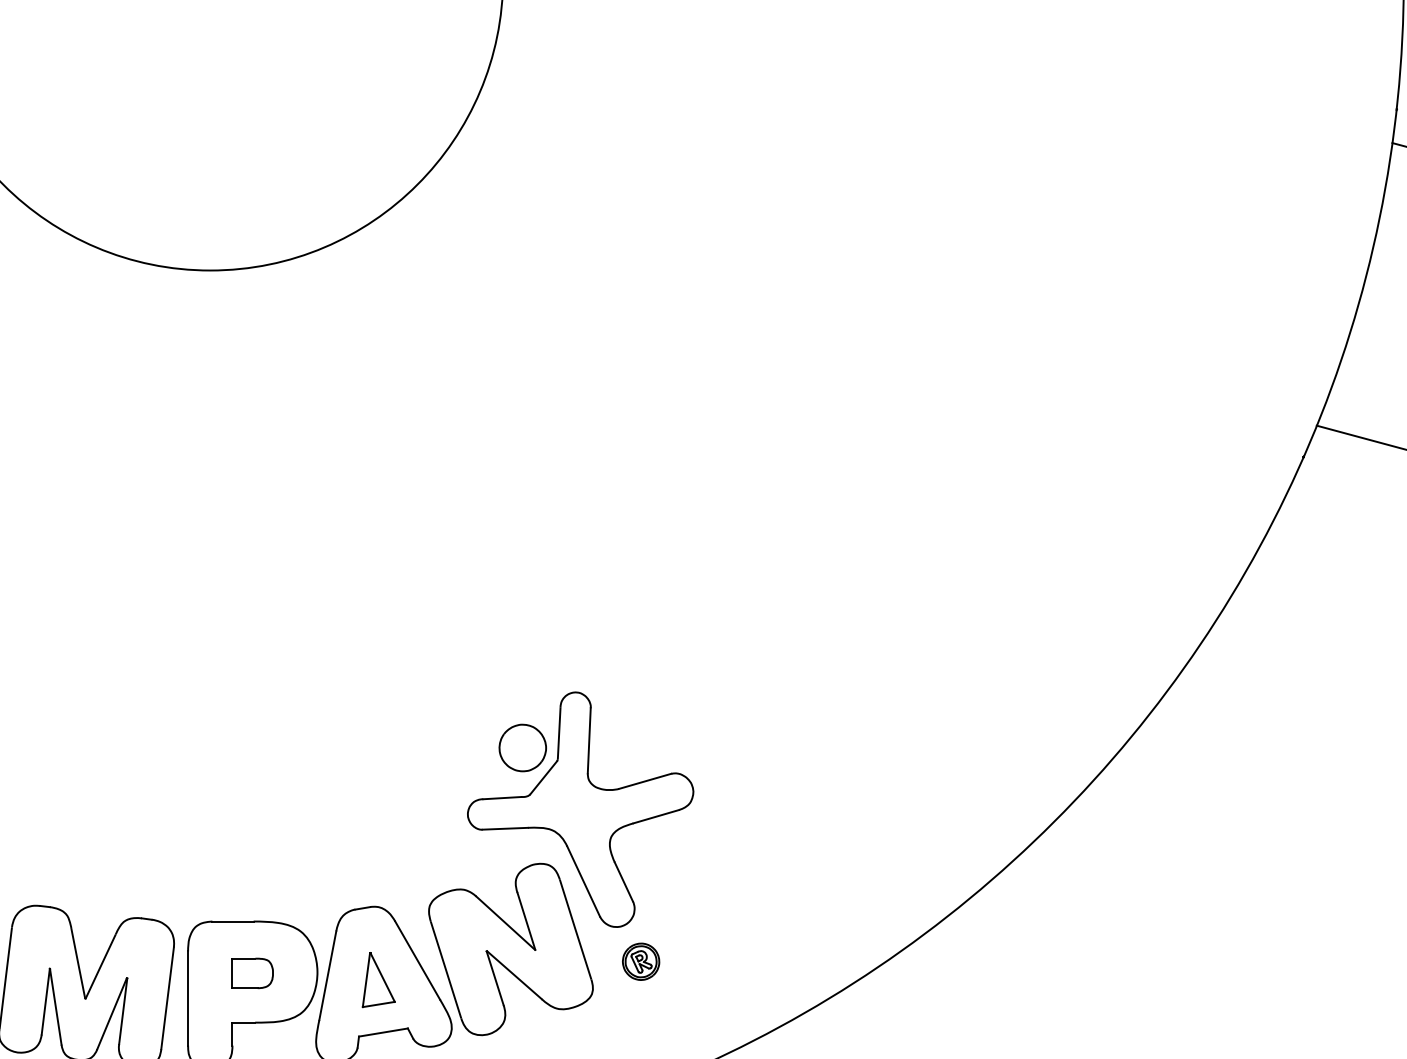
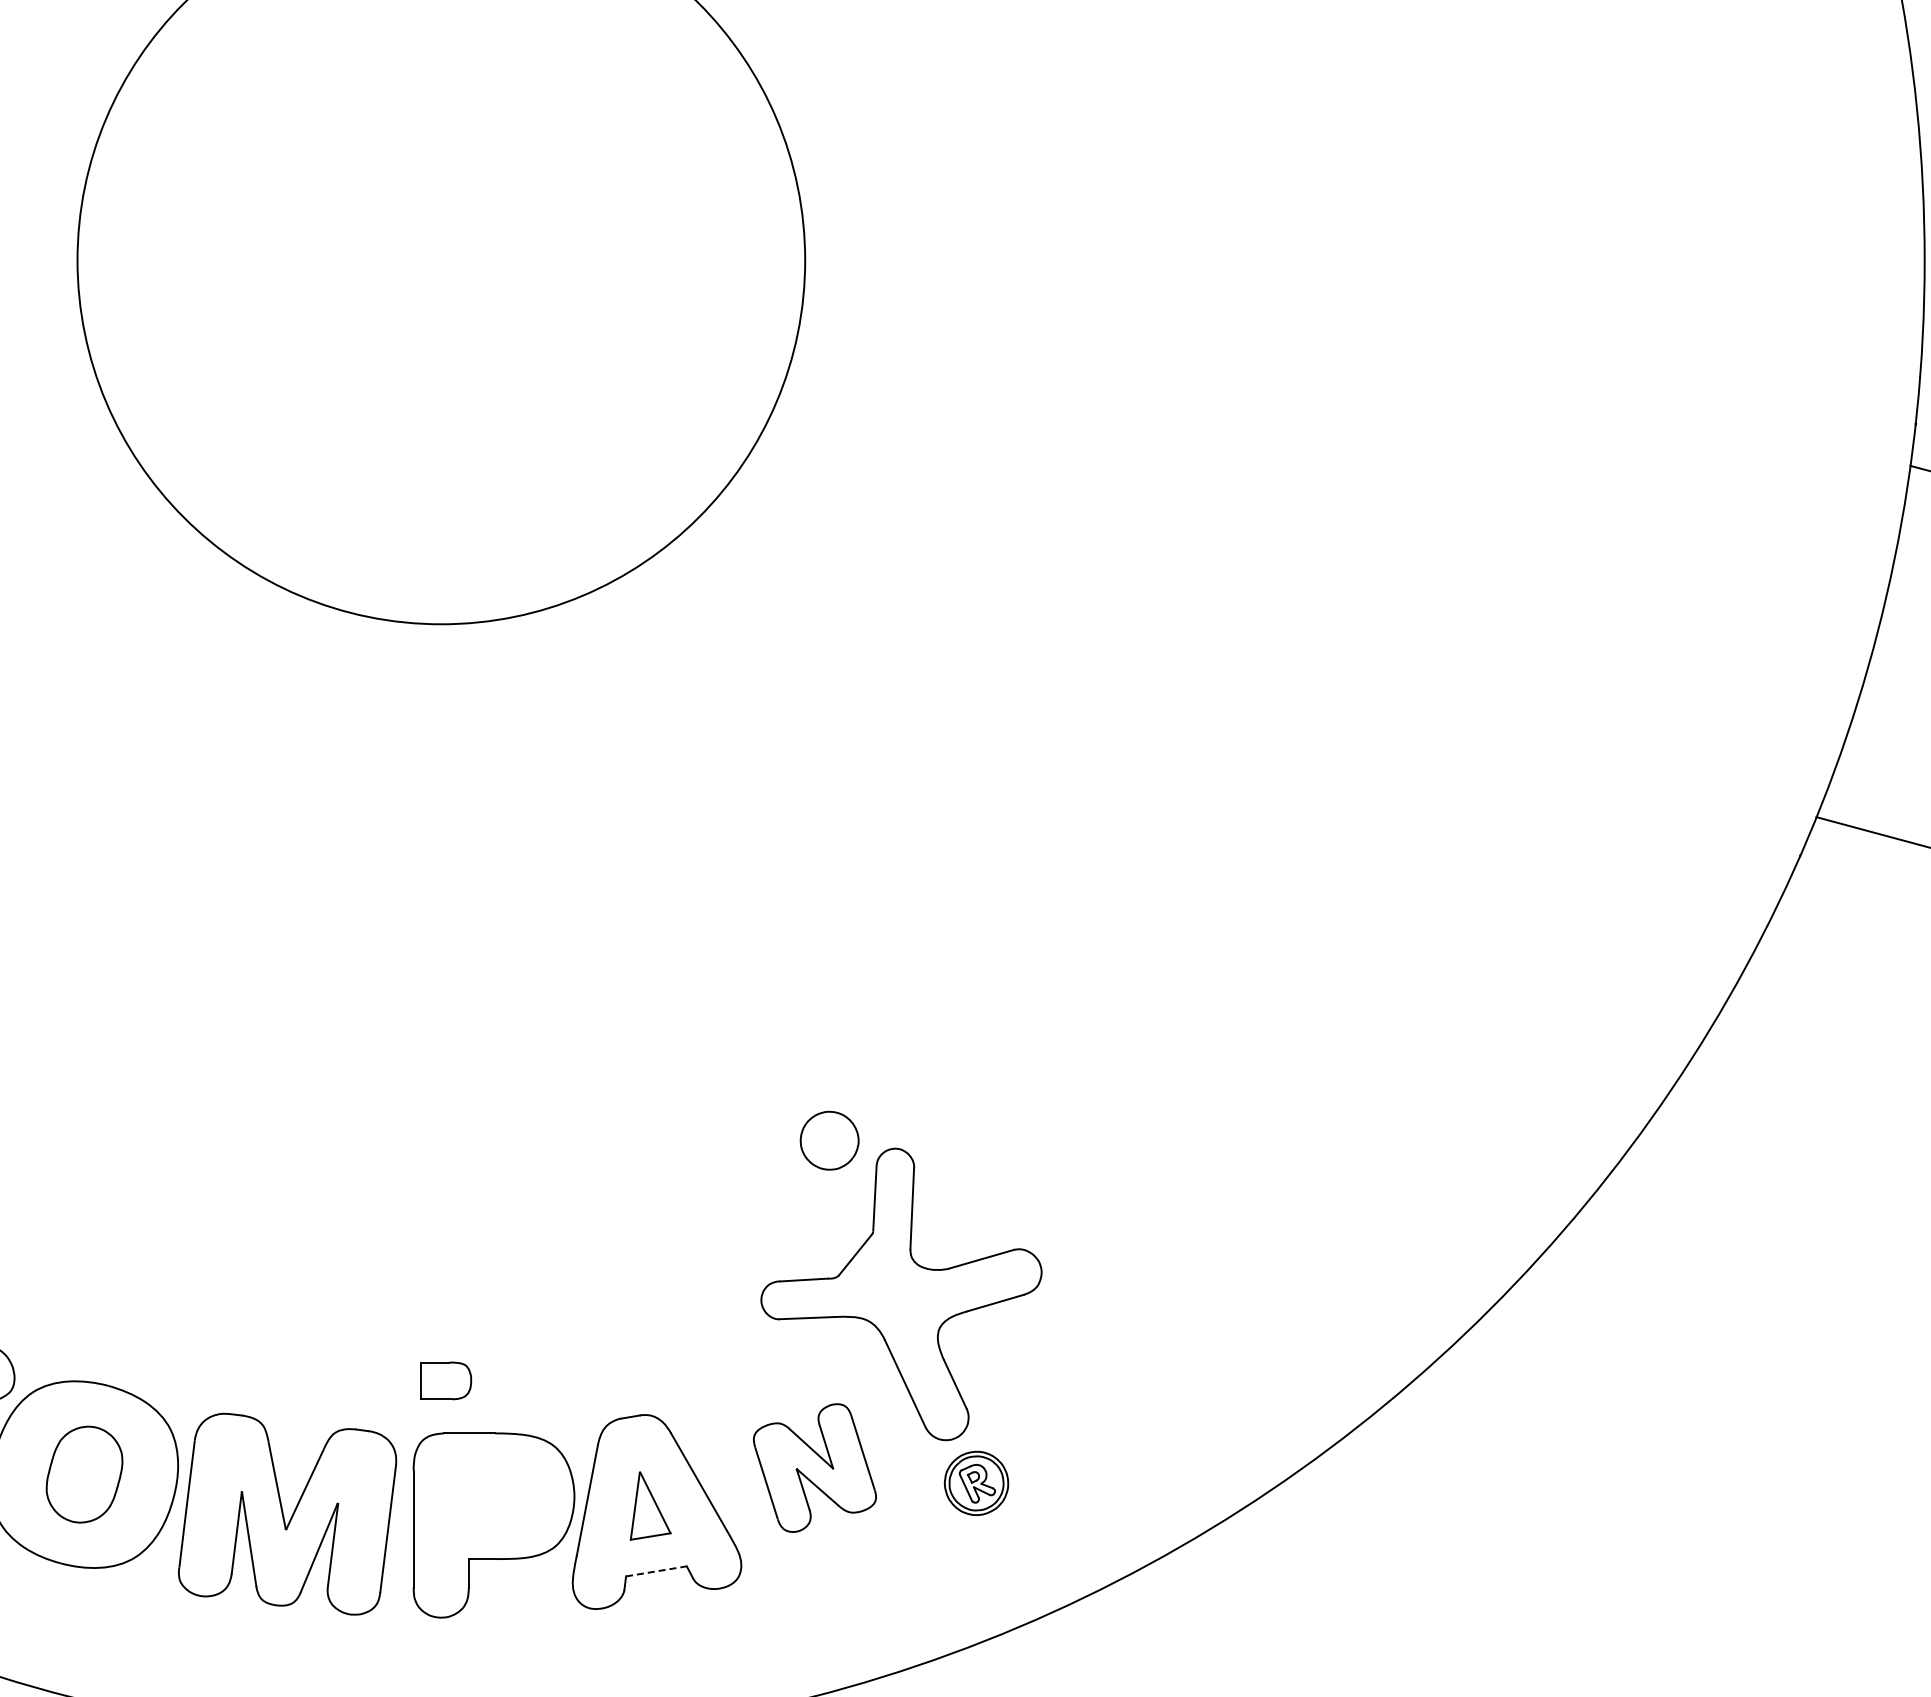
part: (522, 747) -> (829, 1140), moved
part: (510, 948) -> (814, 1467), size x0.6
part: (640, 961) -> (976, 1483), size x1.4
part: (253, 973) -> (446, 1380), moved
line: (383, 1032) -> (656, 1571), solid -> dashed

